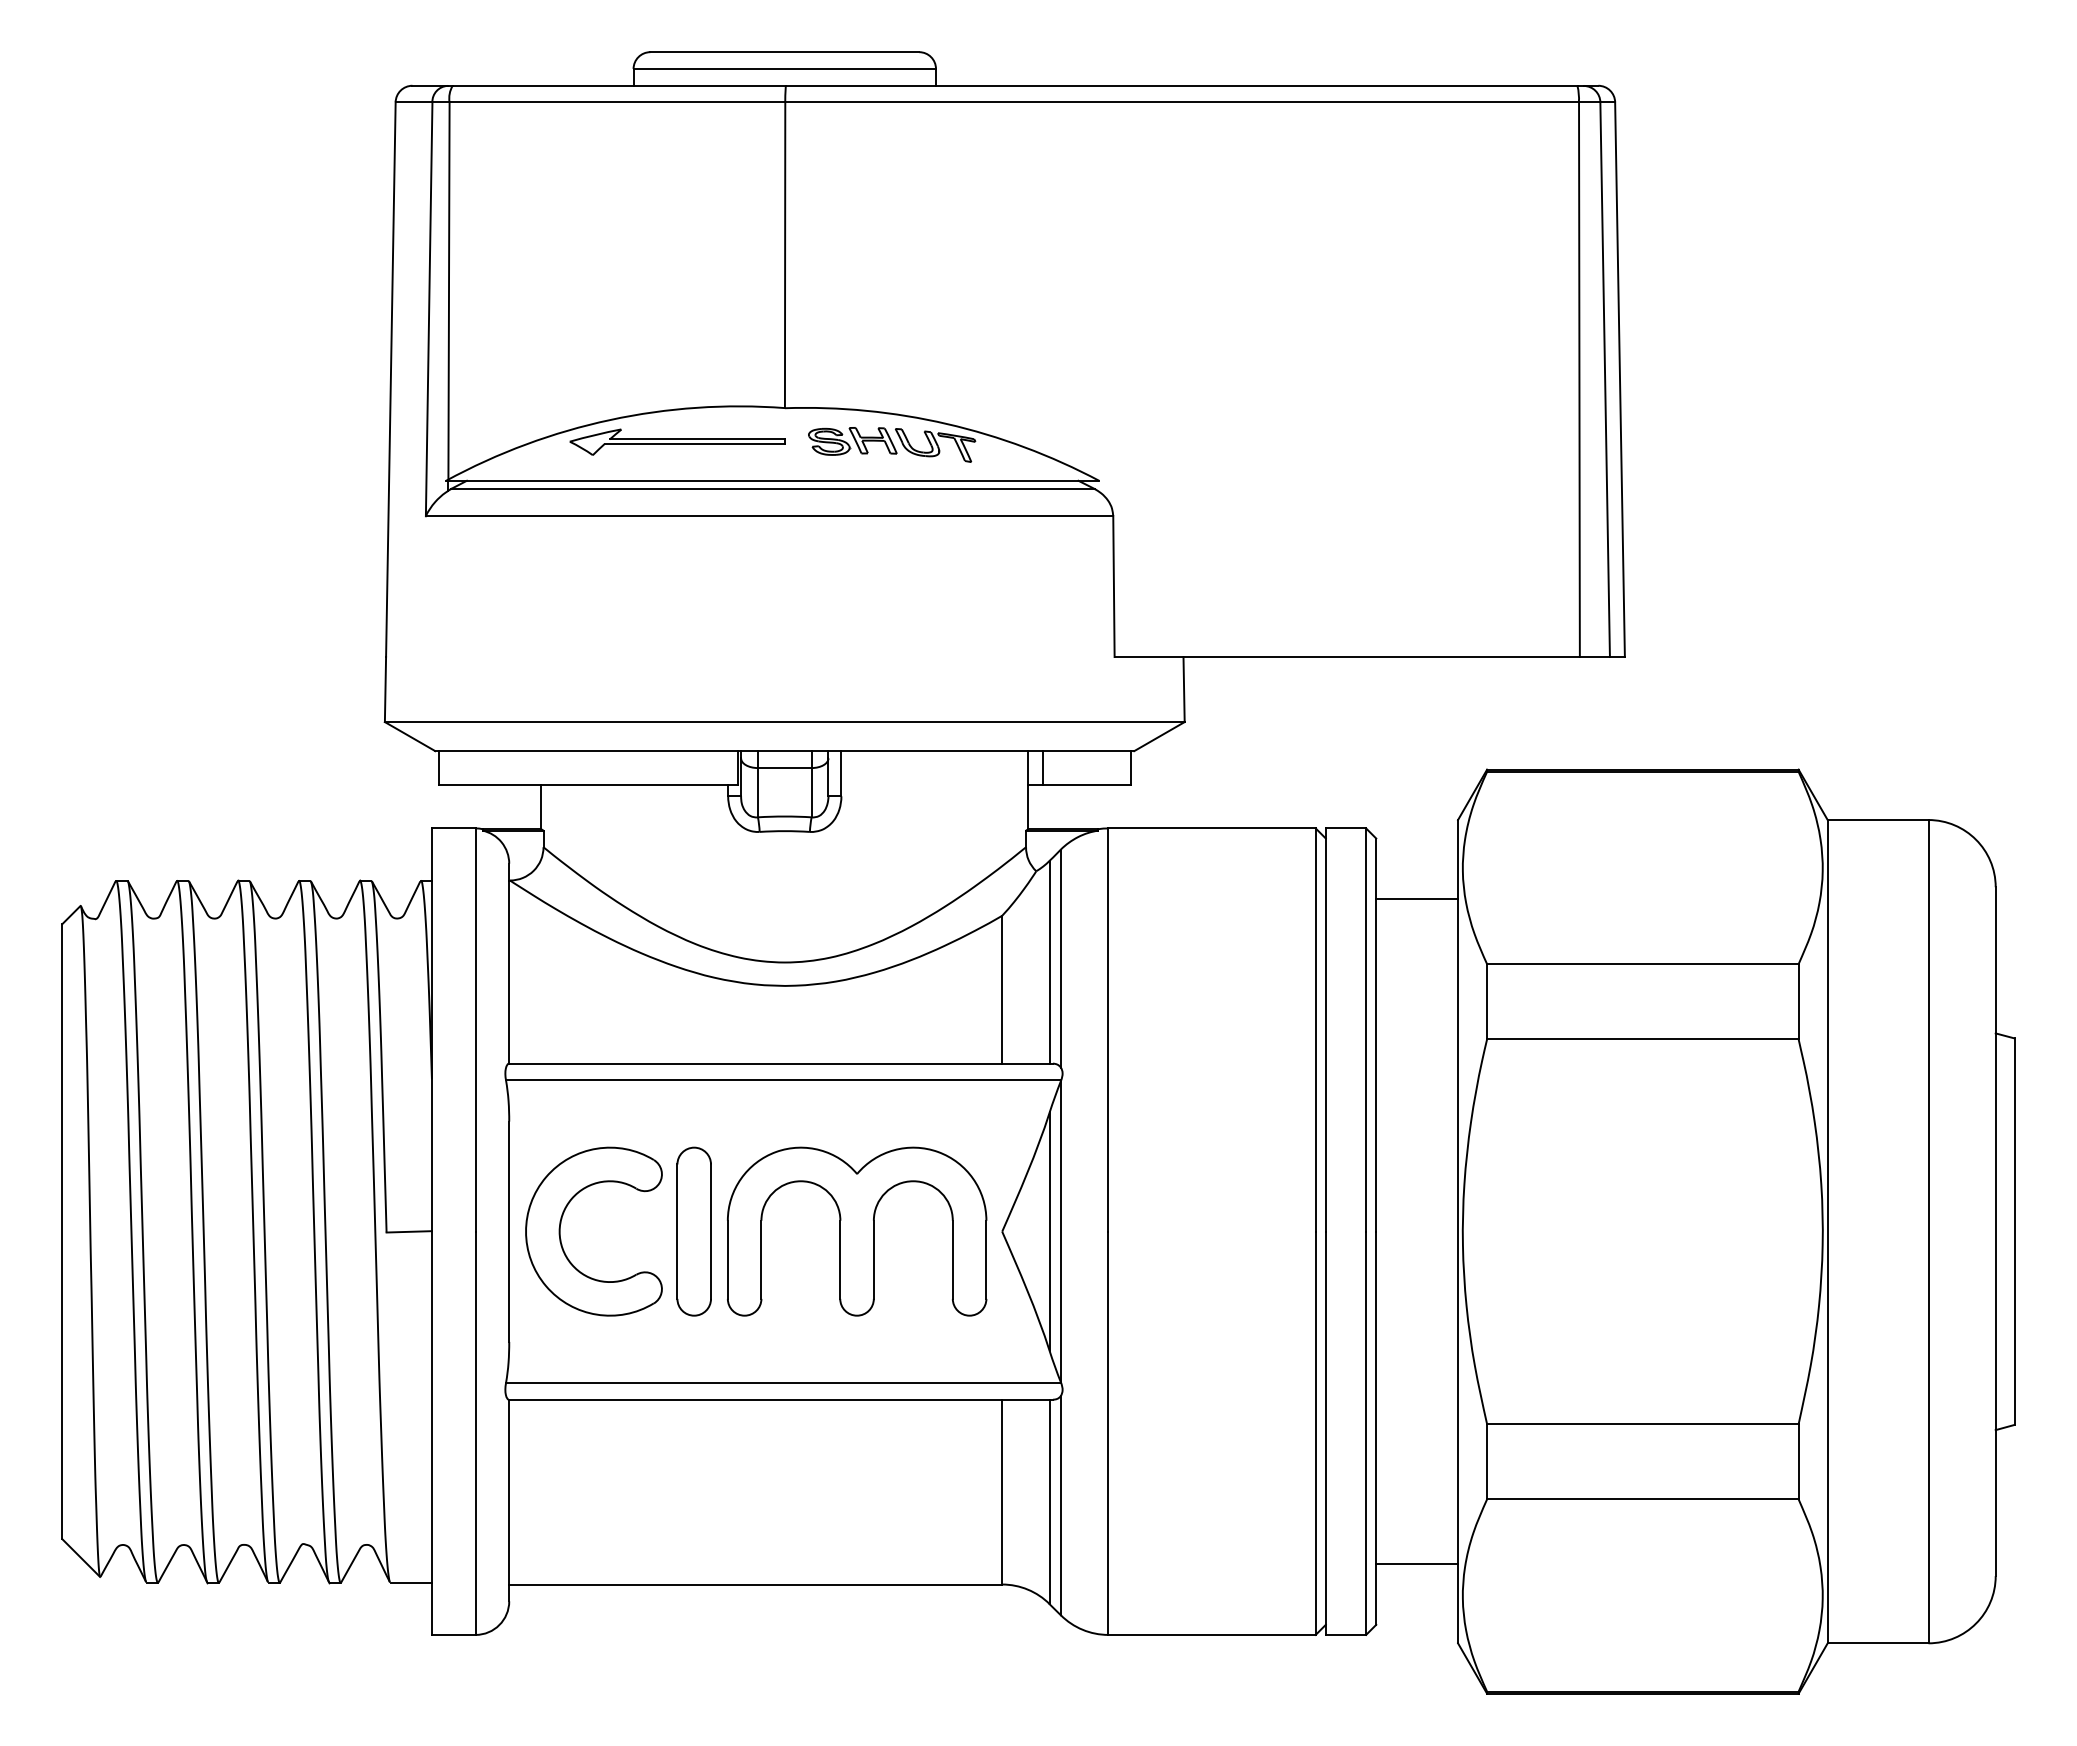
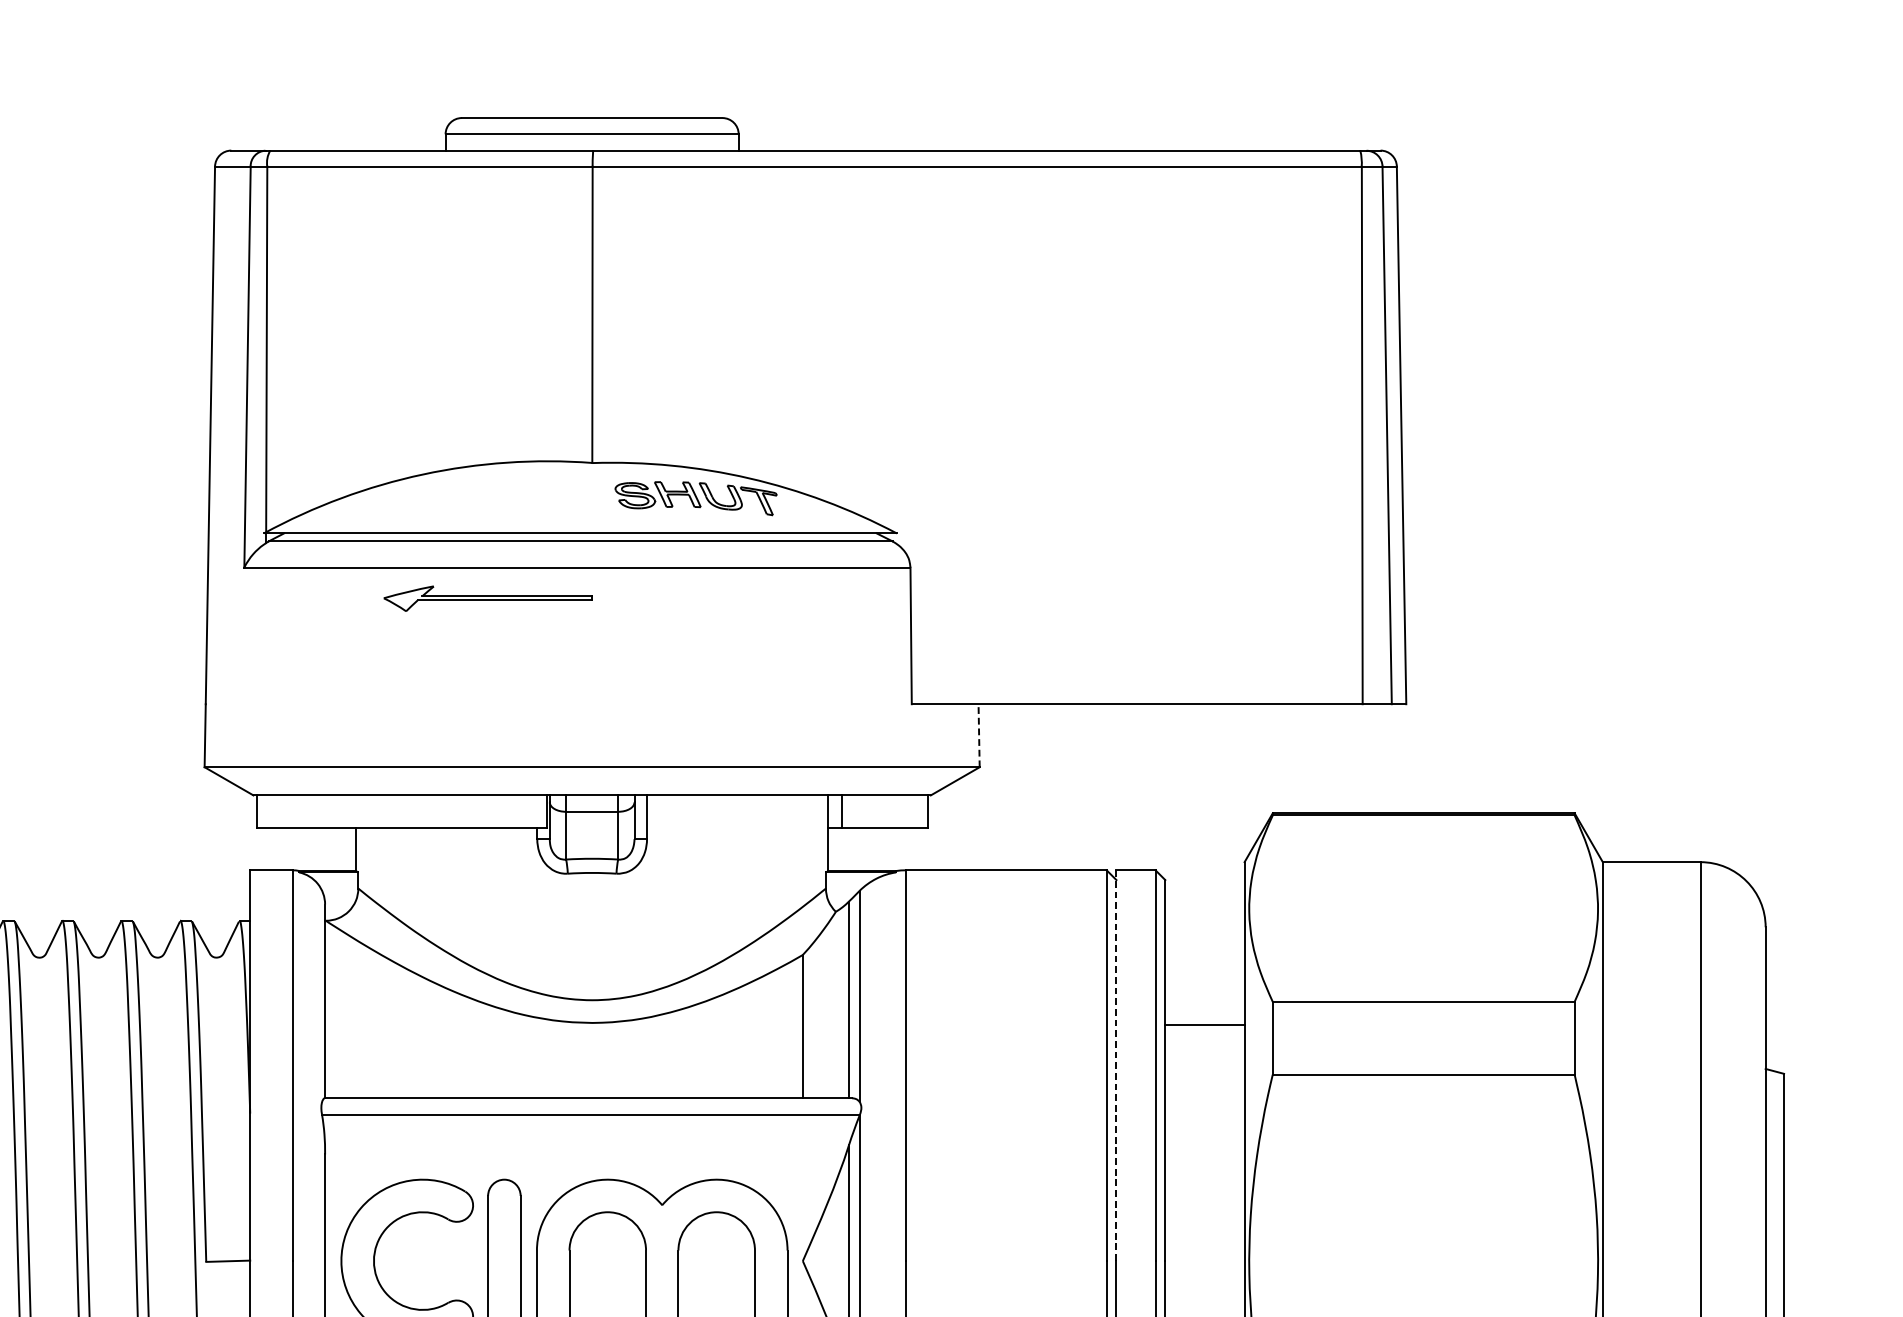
part: (677, 441) -> (488, 598), moved
line: (1184, 689) -> (979, 735), solid -> dashed
line: (1417, 899) -> (1205, 1025), moved
line: (1325, 1030) -> (1116, 1066), solid -> dashed

